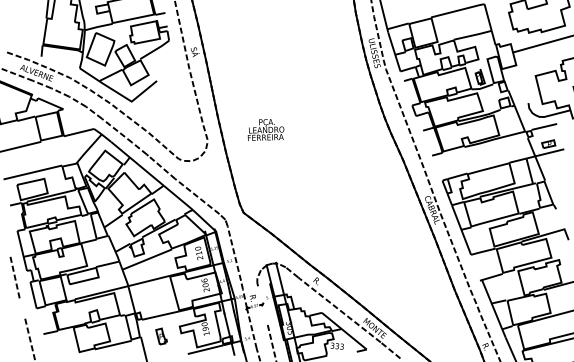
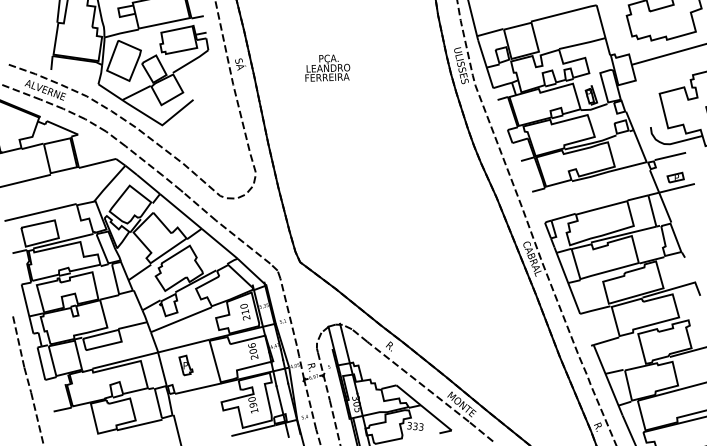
text: (265, 129) -> (327, 67), moved
line: (262, 305) -> (323, 376), added
line: (22, 308) -> (27, 379), added
part: (161, 336) -> (185, 365), moved

